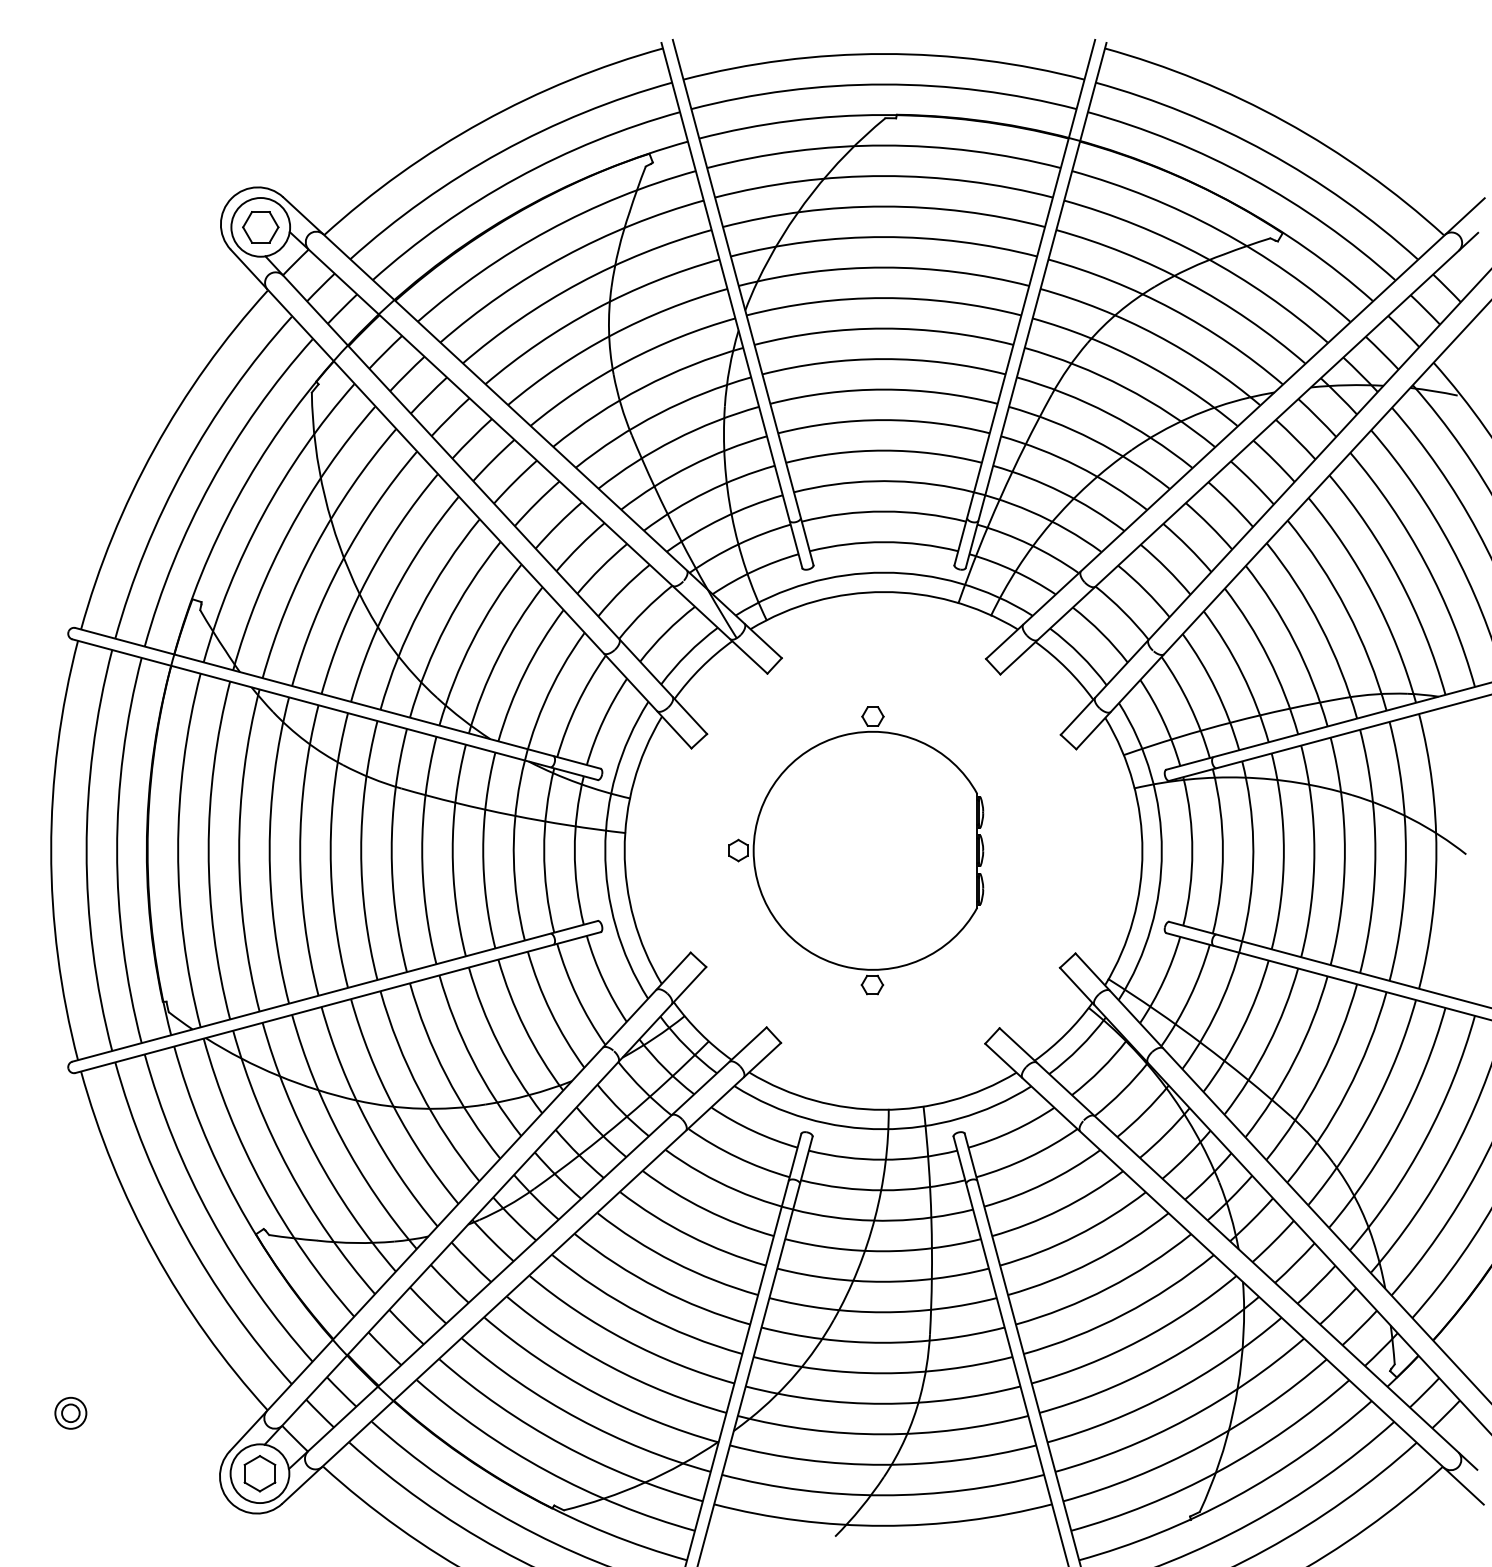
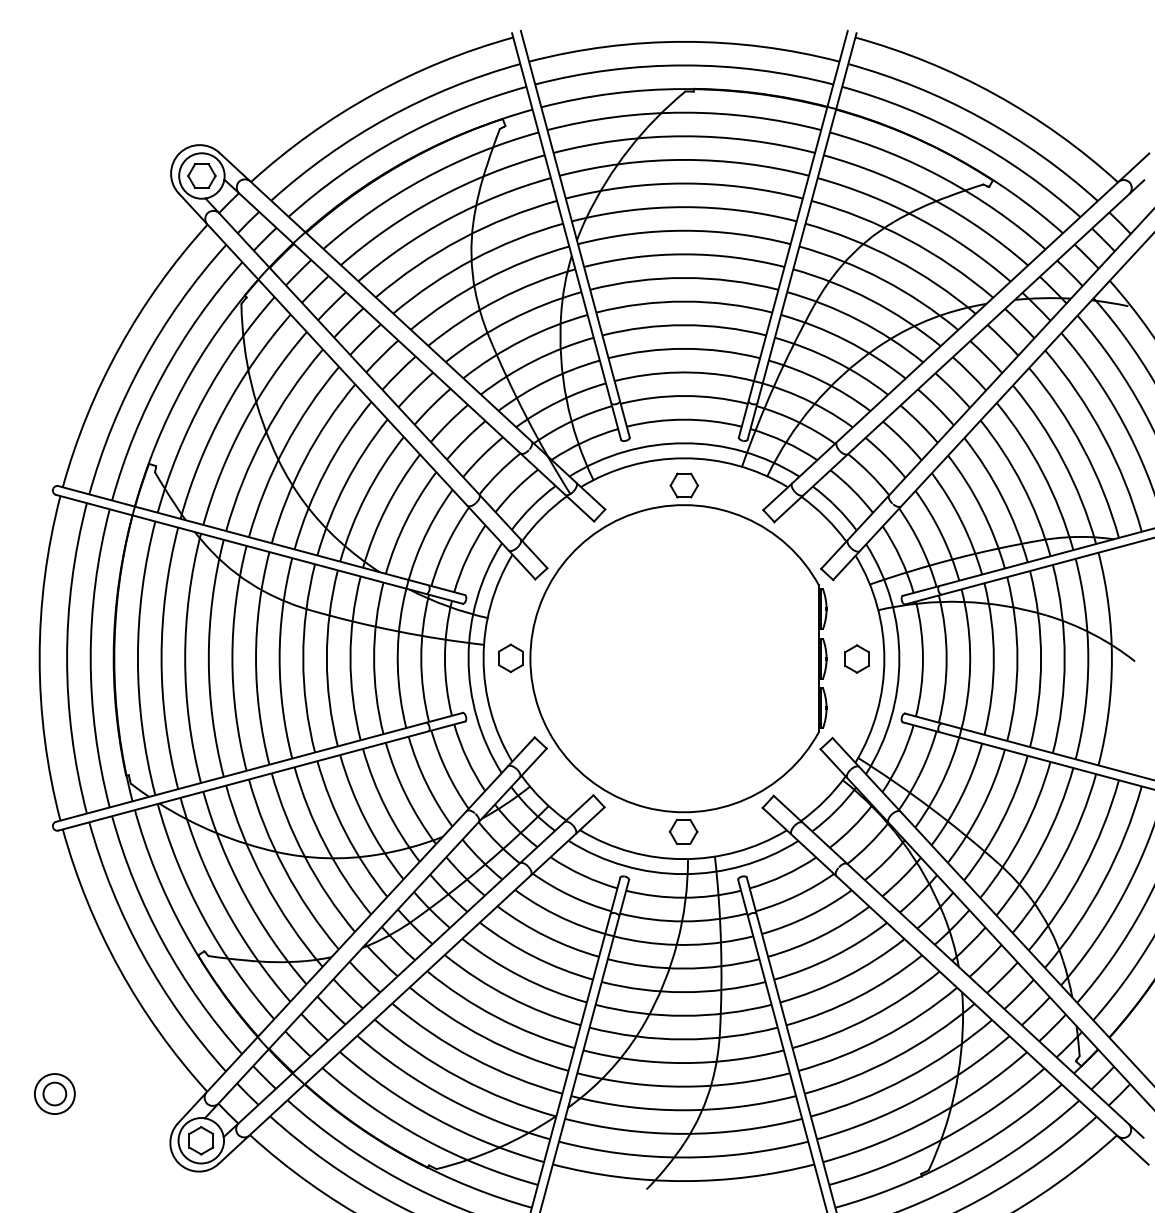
part: (855, 850) -> (662, 658), size x1.67
part: (1106, 850) -> (856, 658), added
part: (70, 1412) -> (54, 1093), size x1.67

